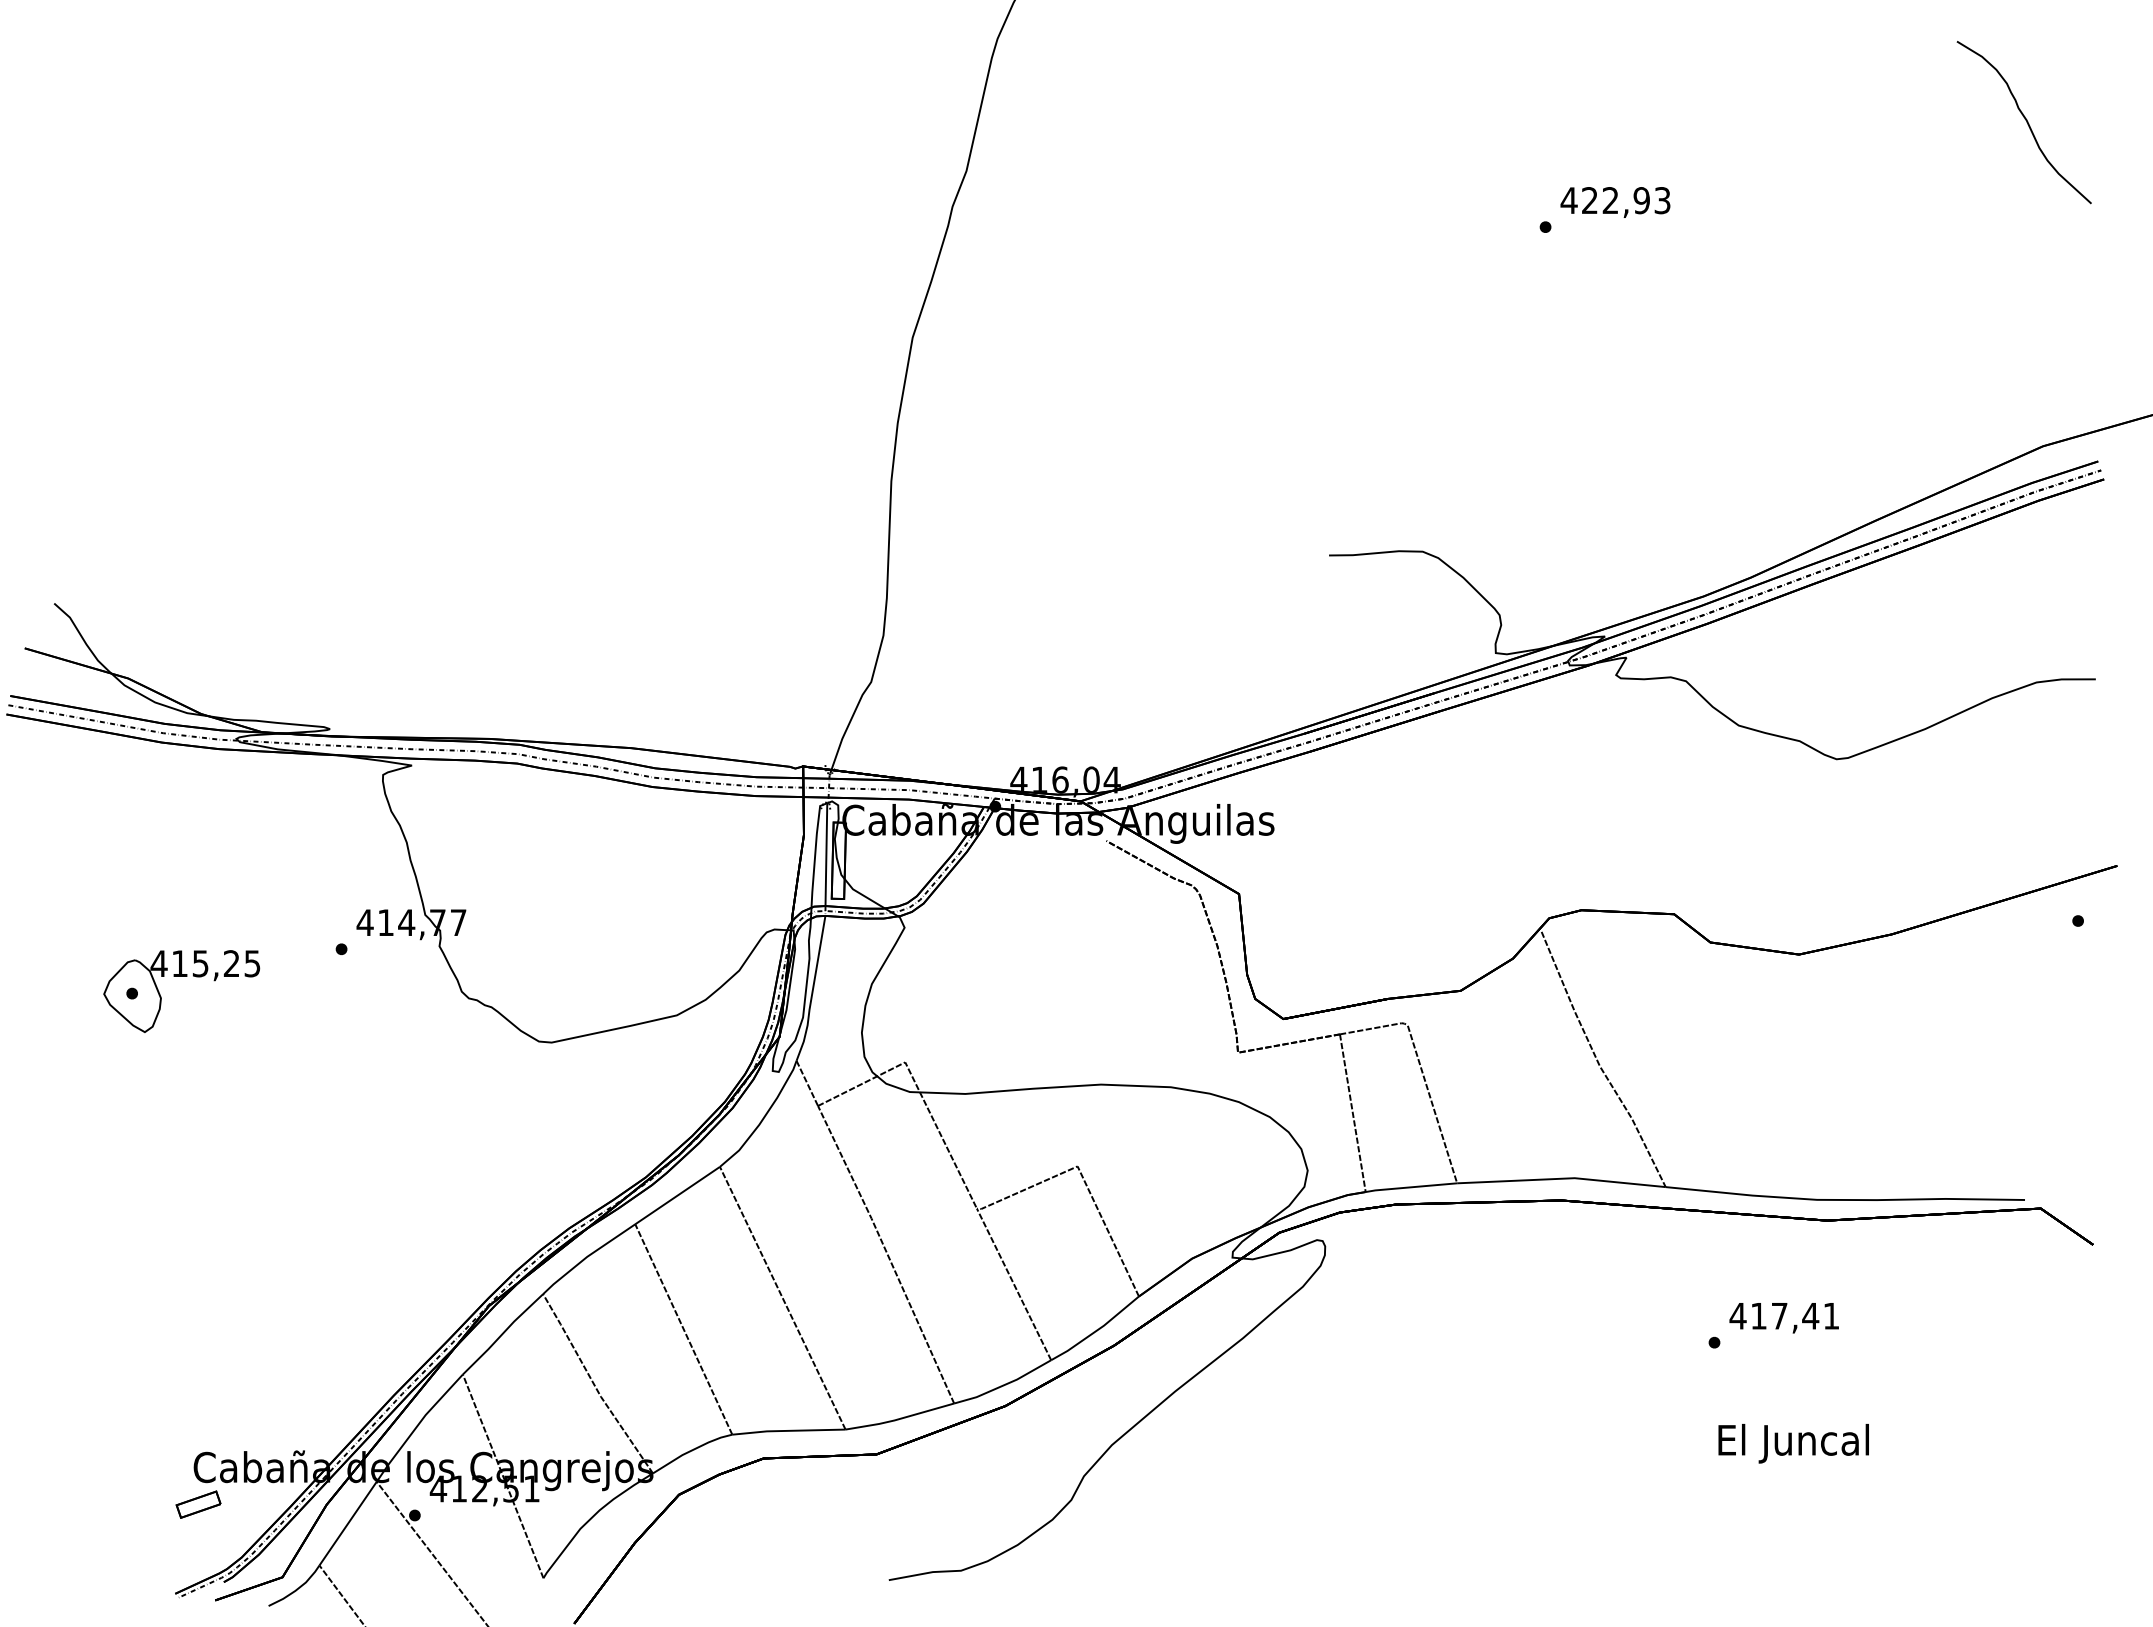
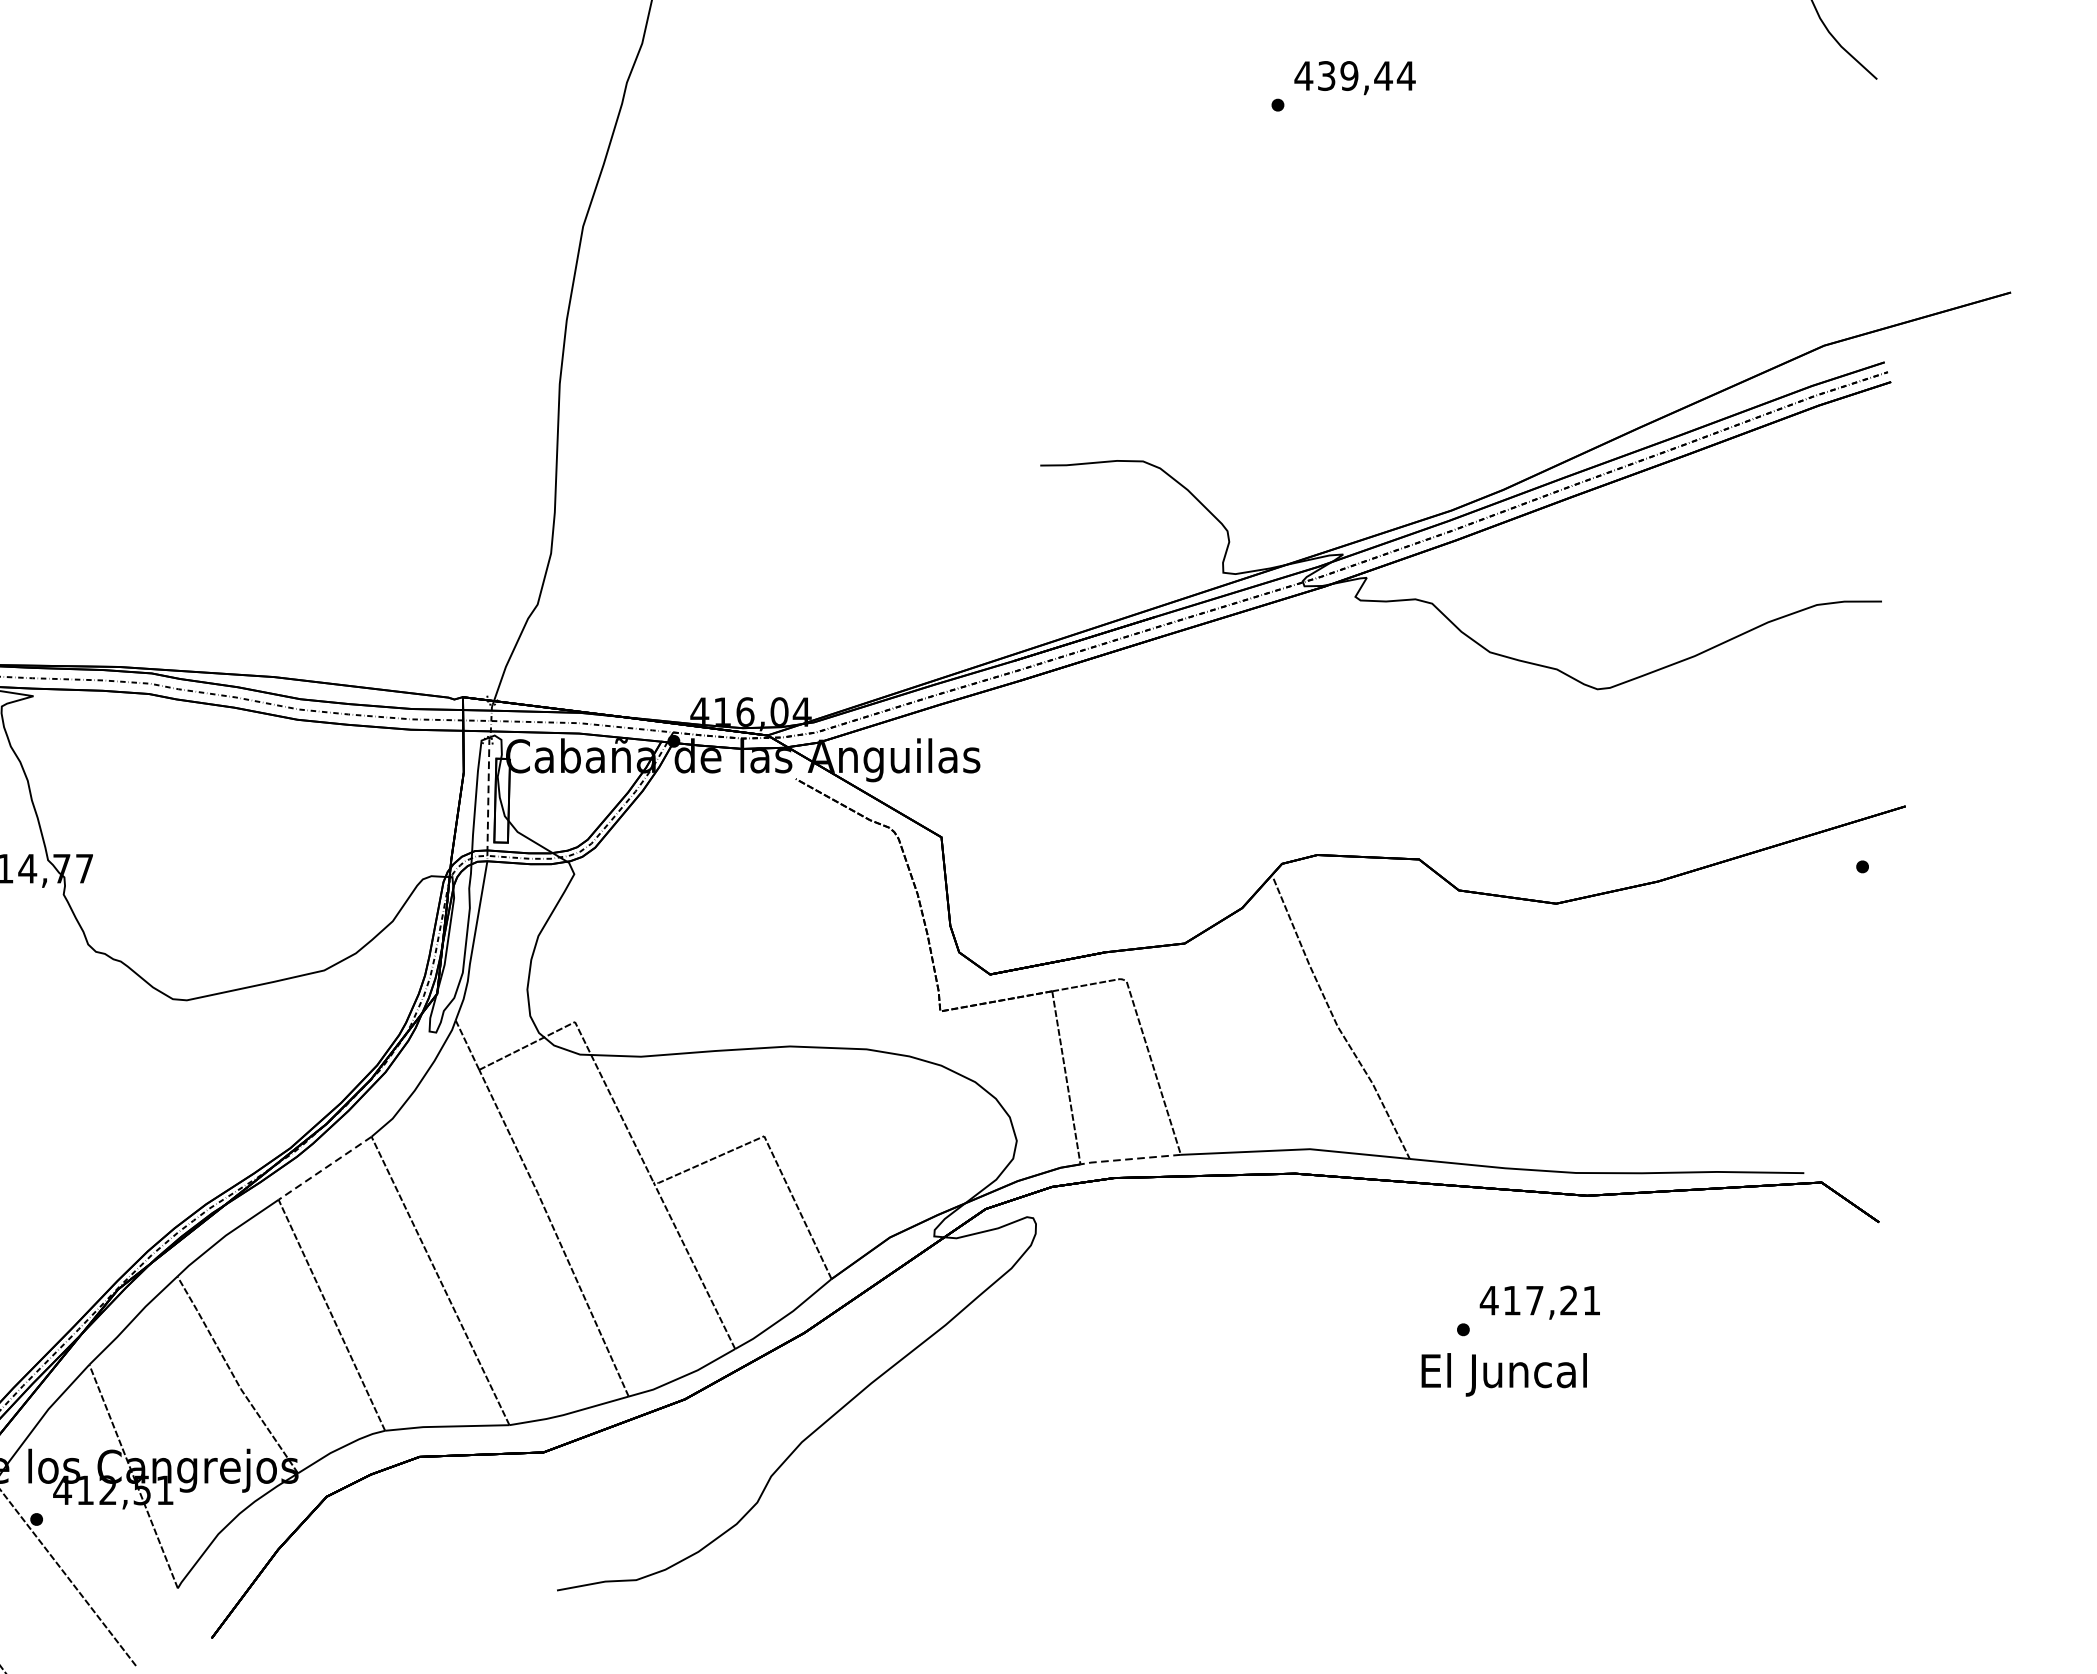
text: (1626, 200) -> (1366, 75), 422,93 -> 439,44
line: (826, 853) -> (488, 792), solid -> dashed
line: (1410, 1187) -> (1129, 1159), solid -> dashed
line: (677, 1195) -> (324, 1168), solid -> dashed
text: (1810, 1315) -> (1568, 1299), 417,41 -> 417,21
text: (1793, 1443) -> (1504, 1374), moved

